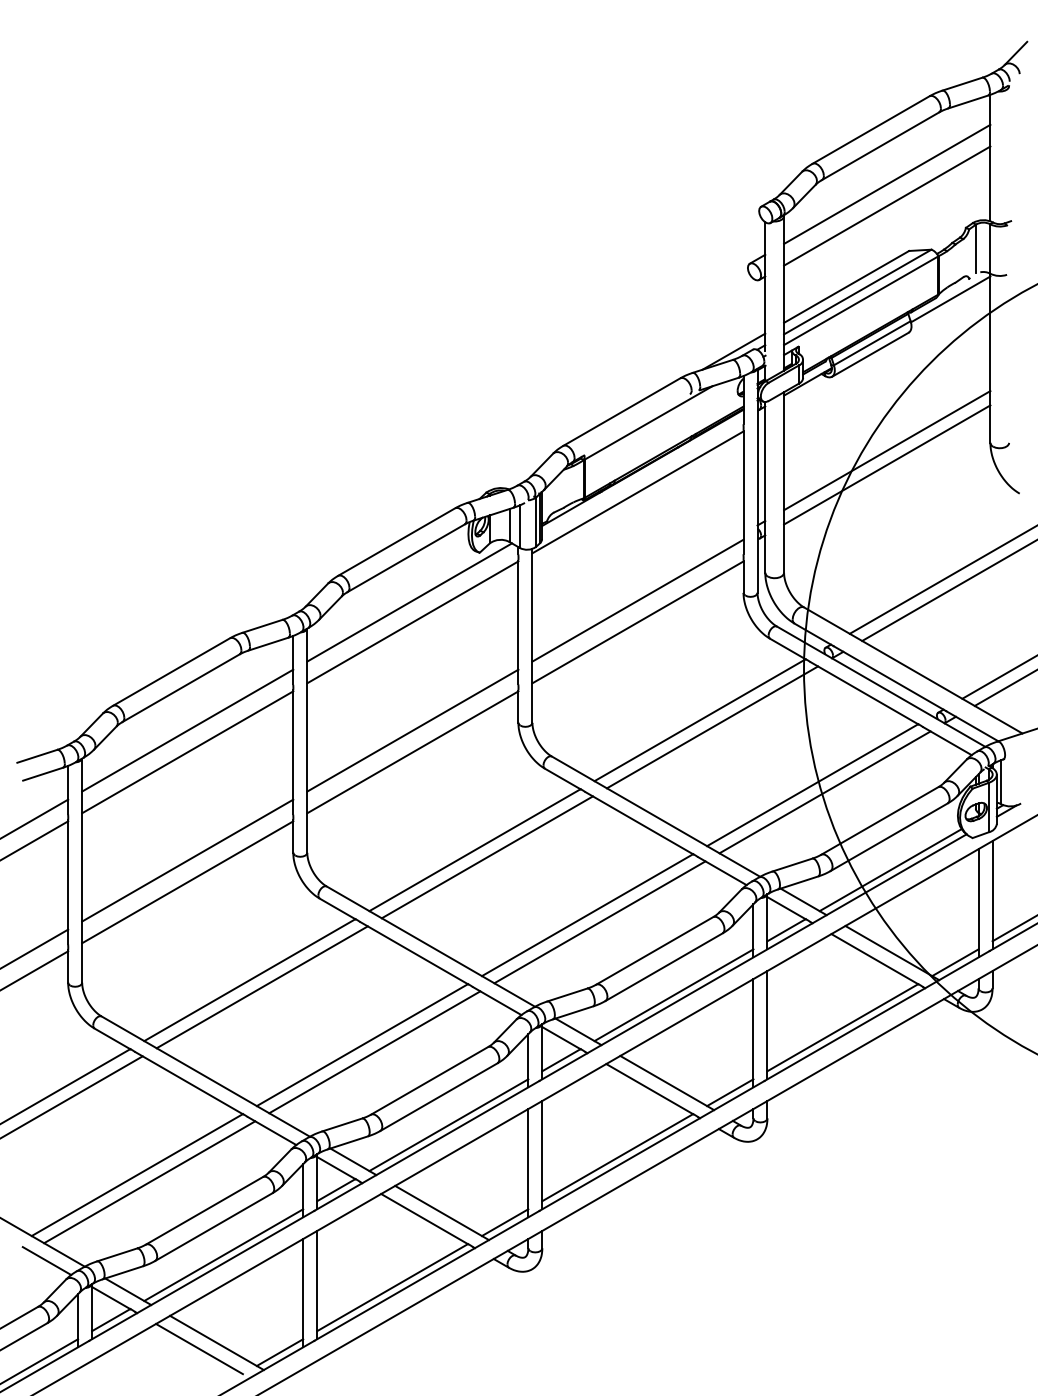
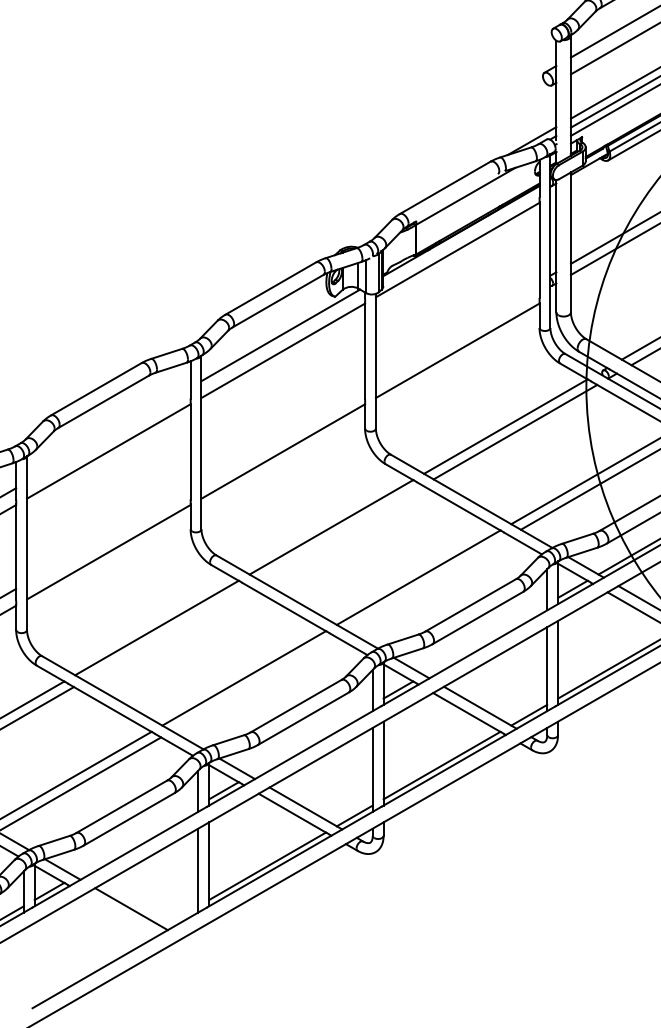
line: (637, 600) -> (457, 333), removed
line: (187, 730) -> (108, 434), removed
line: (412, 730) -> (283, 434), removed
line: (486, 857) -> (340, 533), removed
line: (187, 860) -> (108, 535), removed
line: (599, 922) -> (427, 583), removed
line: (261, 987) -> (165, 633), removed
line: (673, 995) -> (485, 639), removed
line: (374, 1052) -> (253, 684), removed
line: (448, 1125) -> (310, 740), removed
line: (223, 1255) -> (136, 841), removed
line: (199, 1348) -> (117, 913), removed
line: (279, 1352) -> (179, 916), removed

